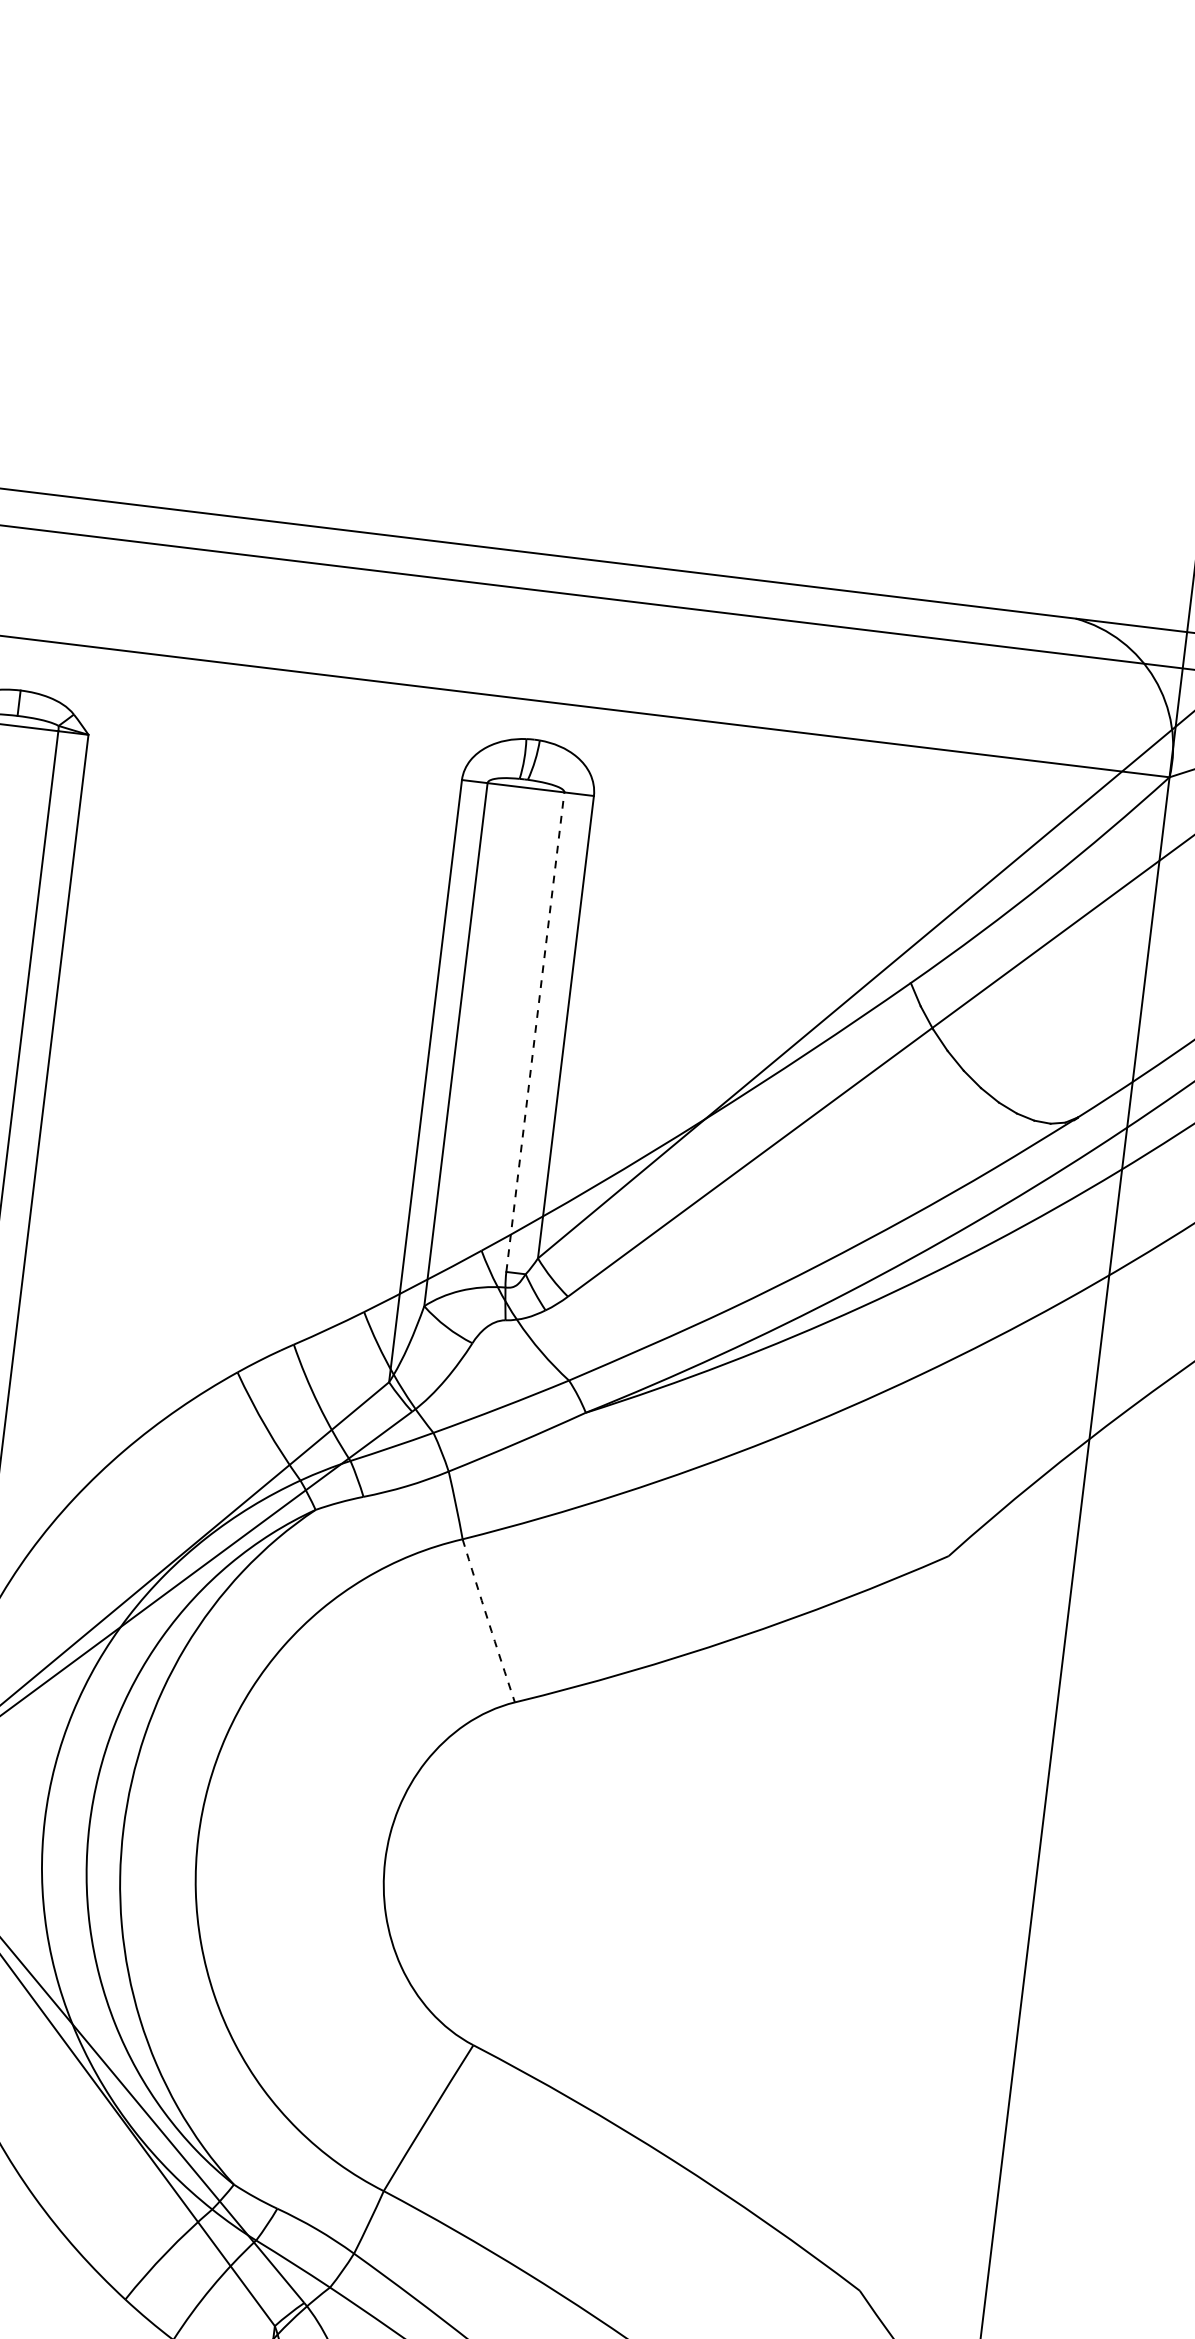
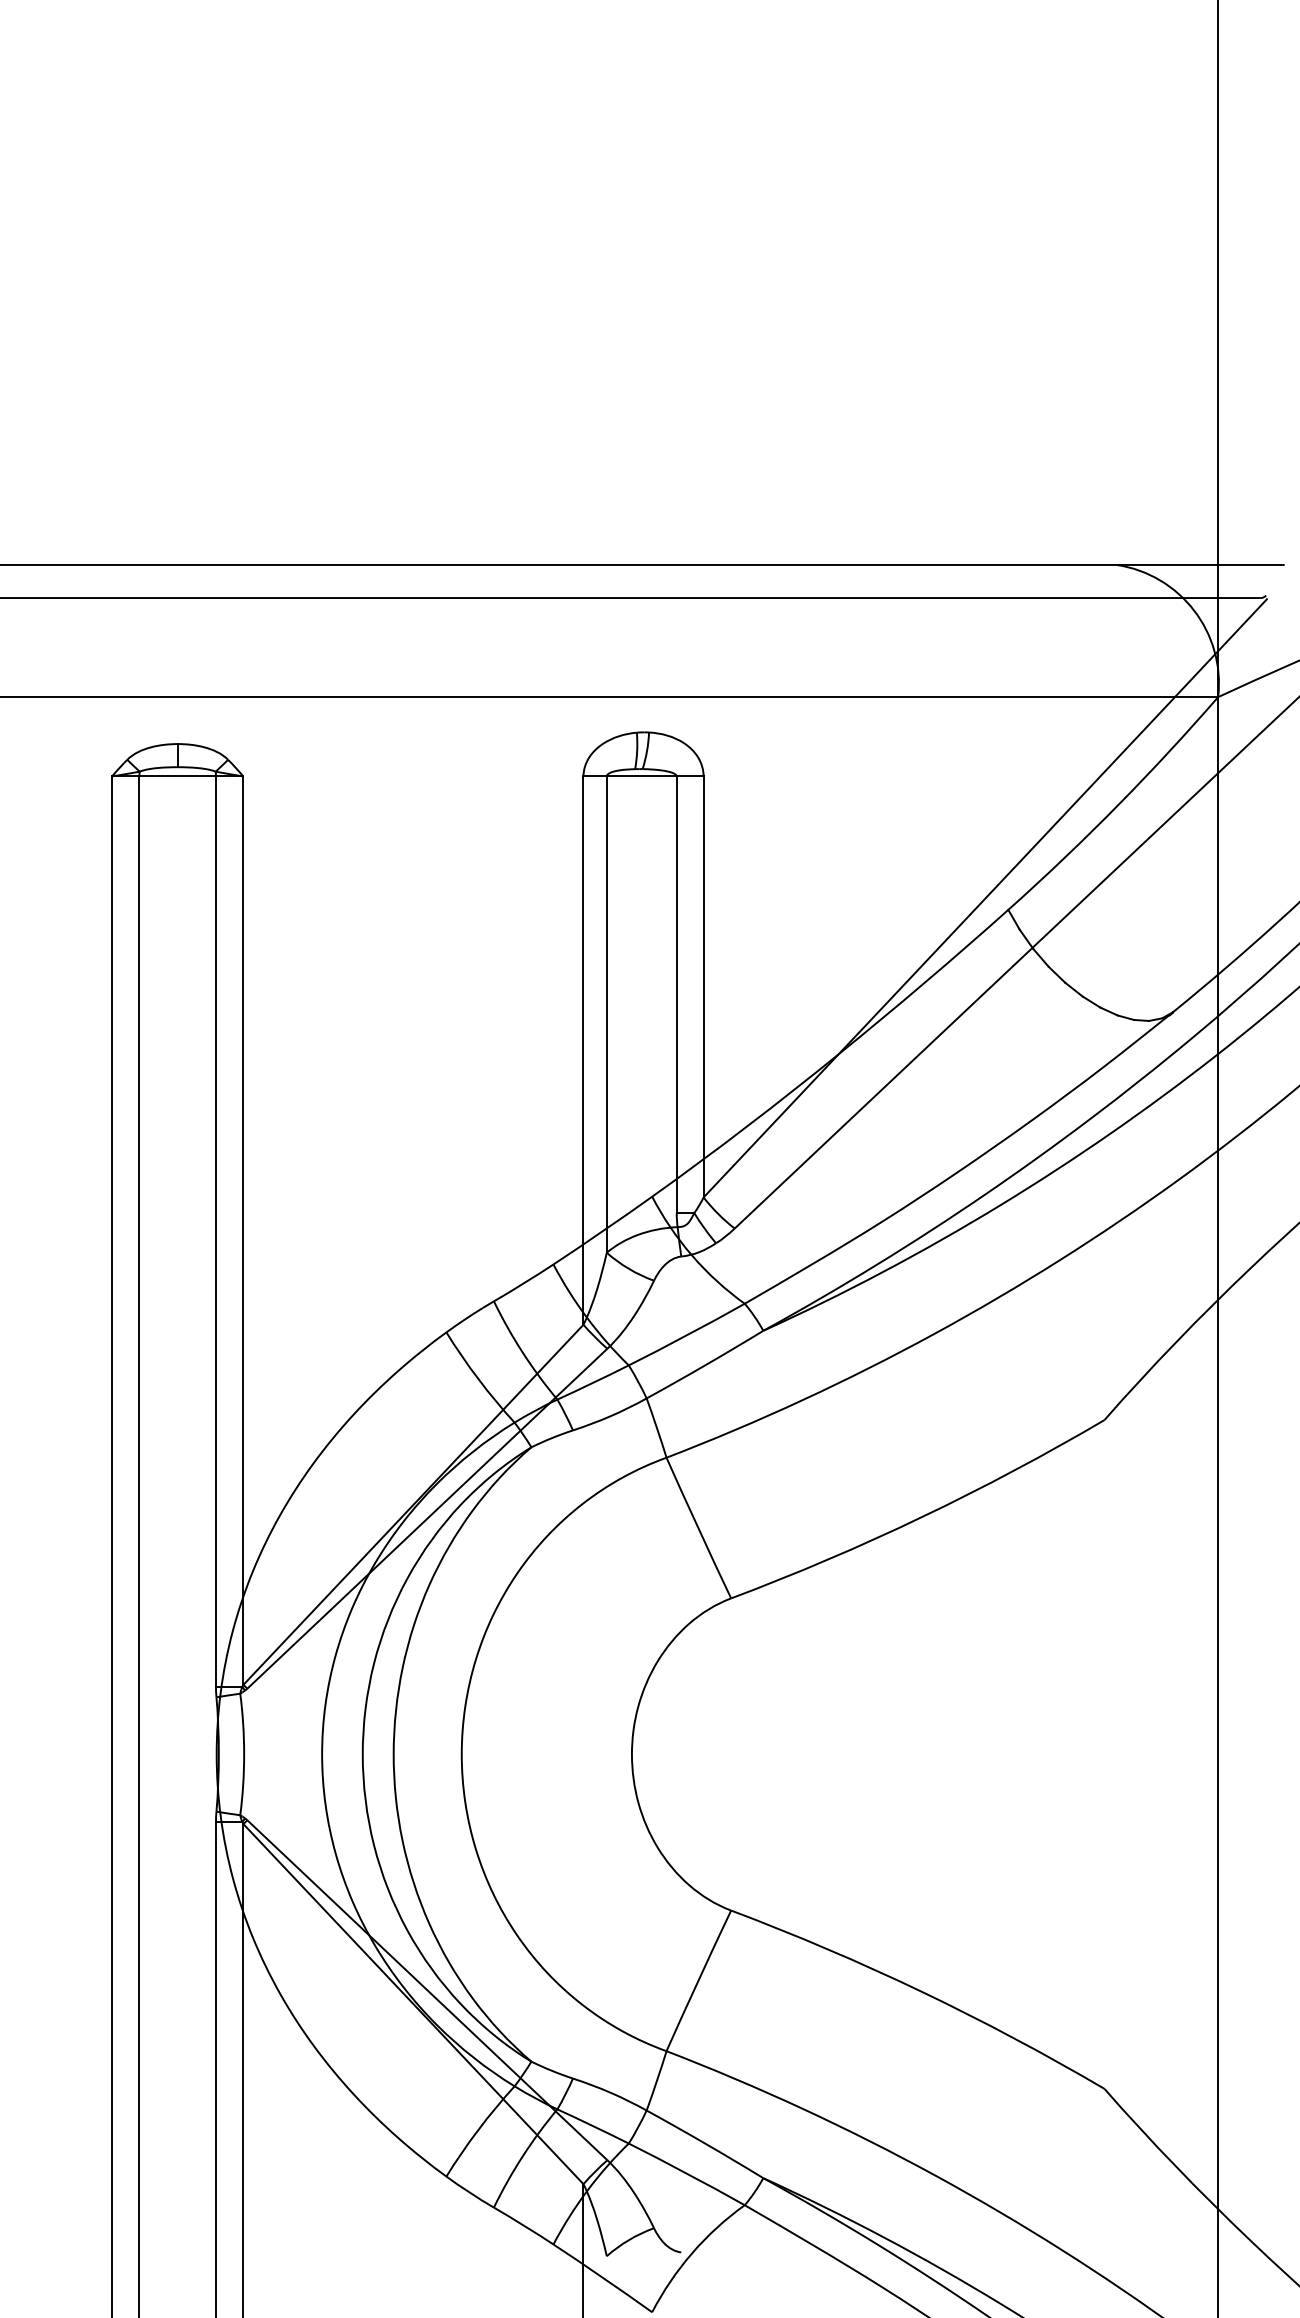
line: (535, 1031) -> (676, 994), dashed -> solid
arc: (488, 1621) -> (698, 1528), dashed -> solid

